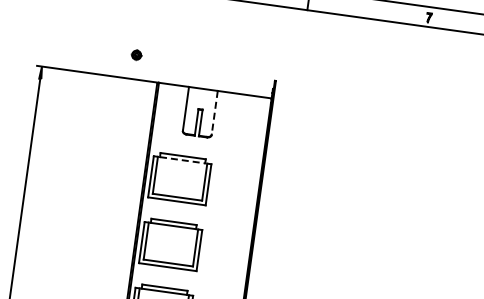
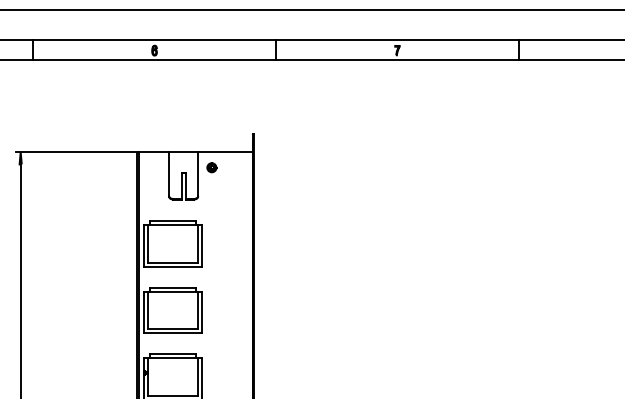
part: (136, 54) -> (211, 167), moved
line: (215, 113) -> (198, 174), dashed -> solid
line: (182, 160) -> (172, 225), dashed -> solid

